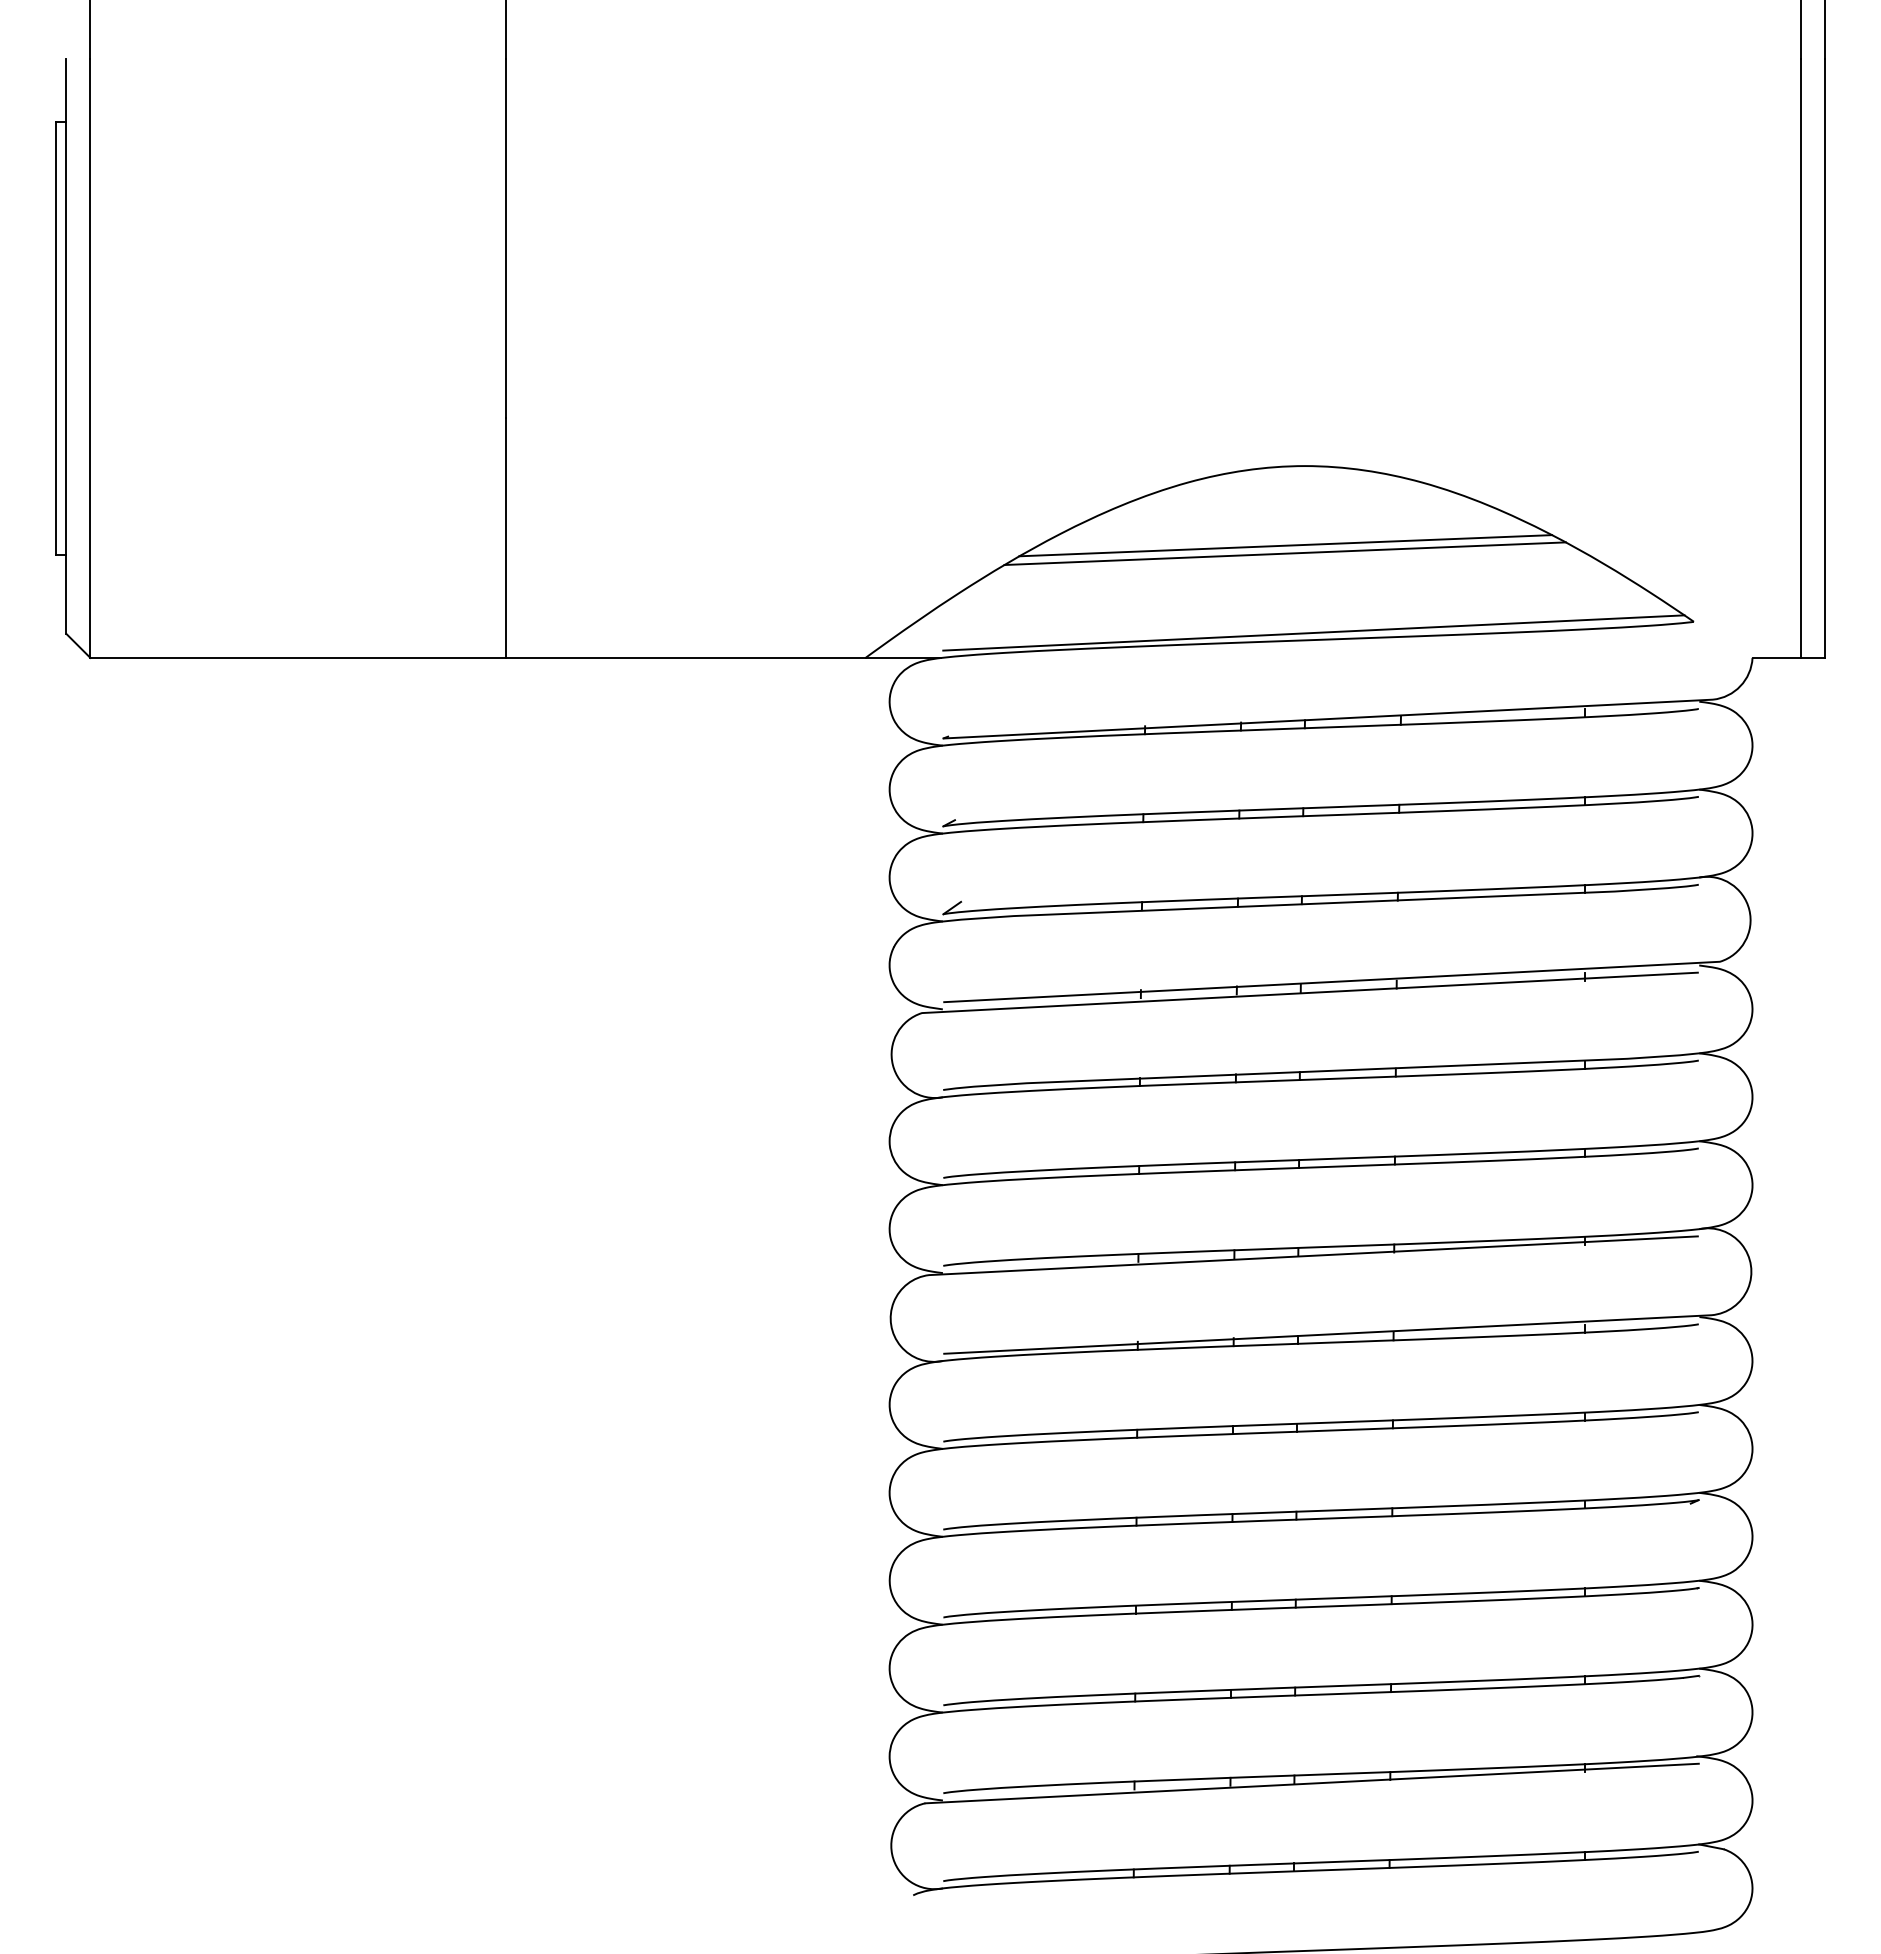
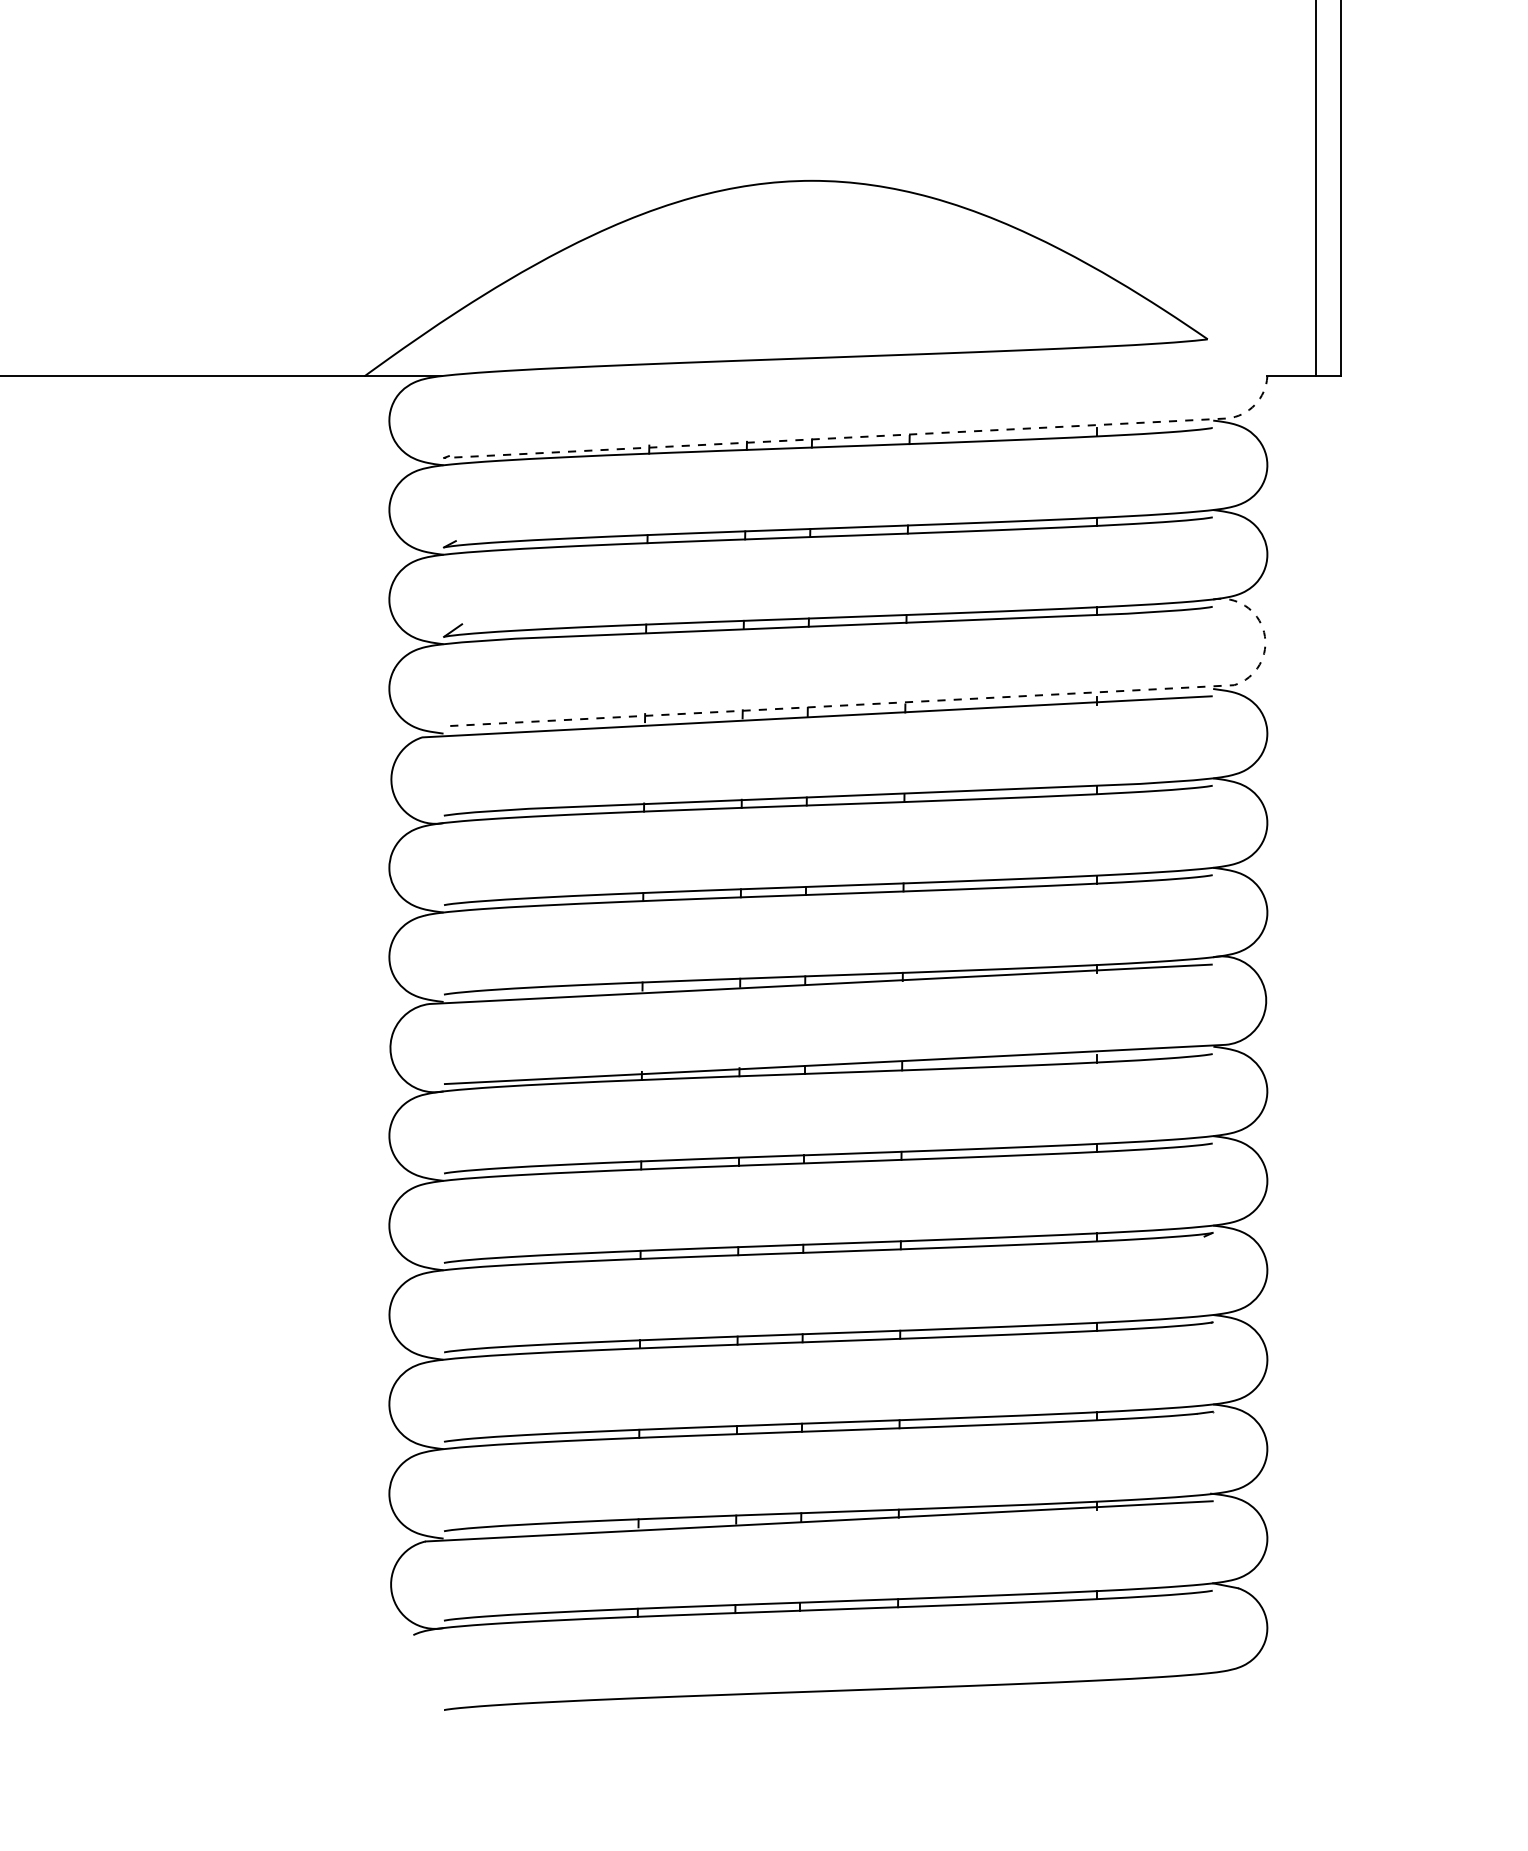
line: (1285, 545) -> (792, 261), removed
line: (1284, 553) -> (791, 269), removed
line: (1313, 632) -> (820, 350), removed
line: (1364, 717) -> (872, 436), solid -> dashed
line: (1411, 977) -> (920, 701), solid -> dashed

